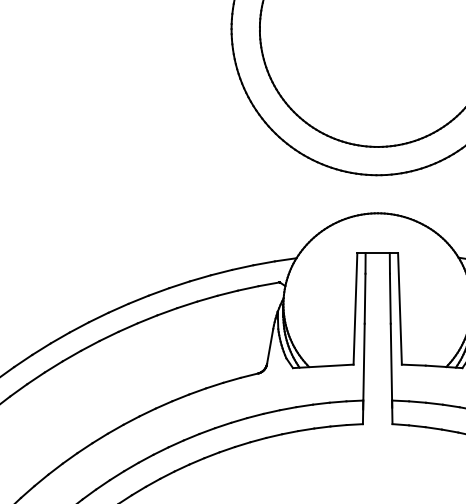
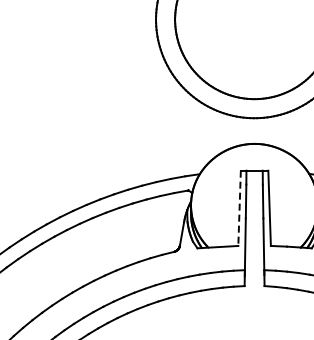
line: (355, 309) -> (239, 208), solid -> dashed

